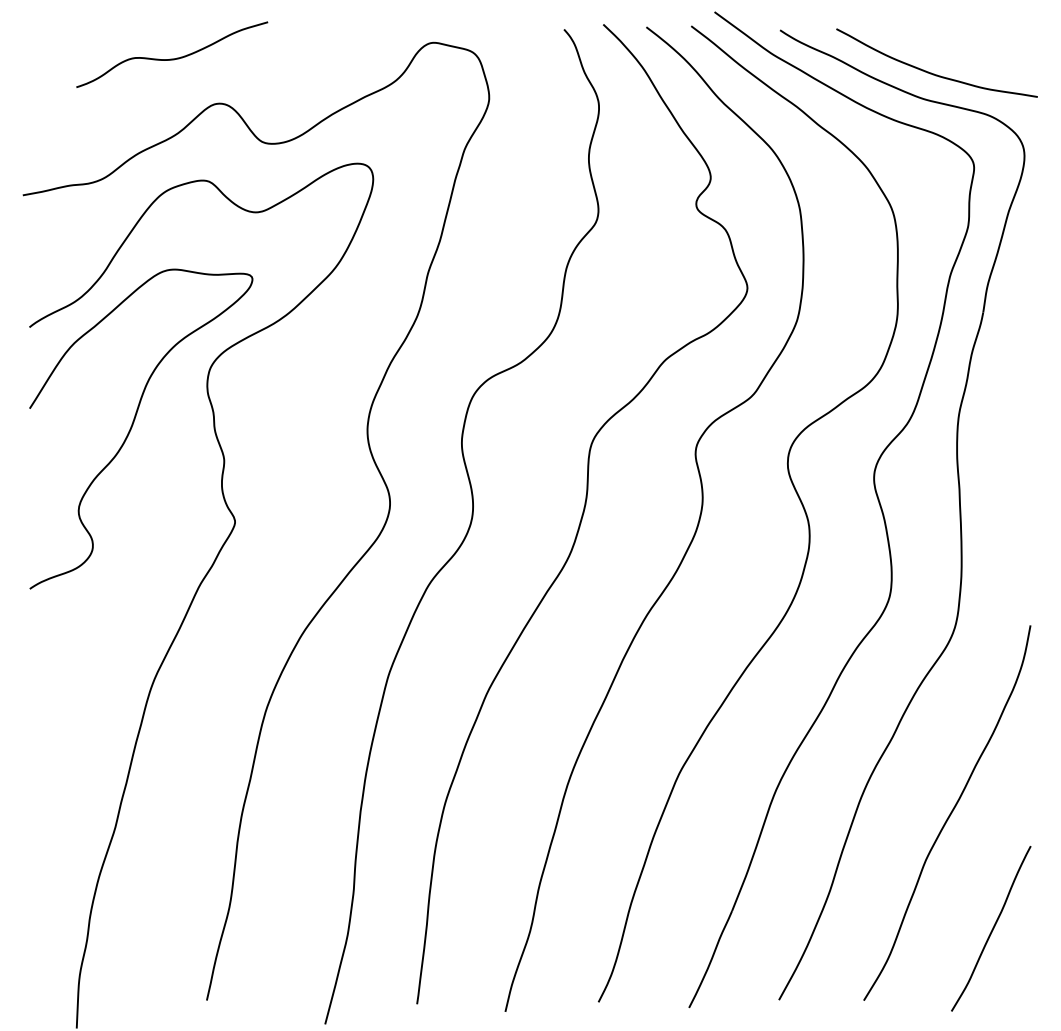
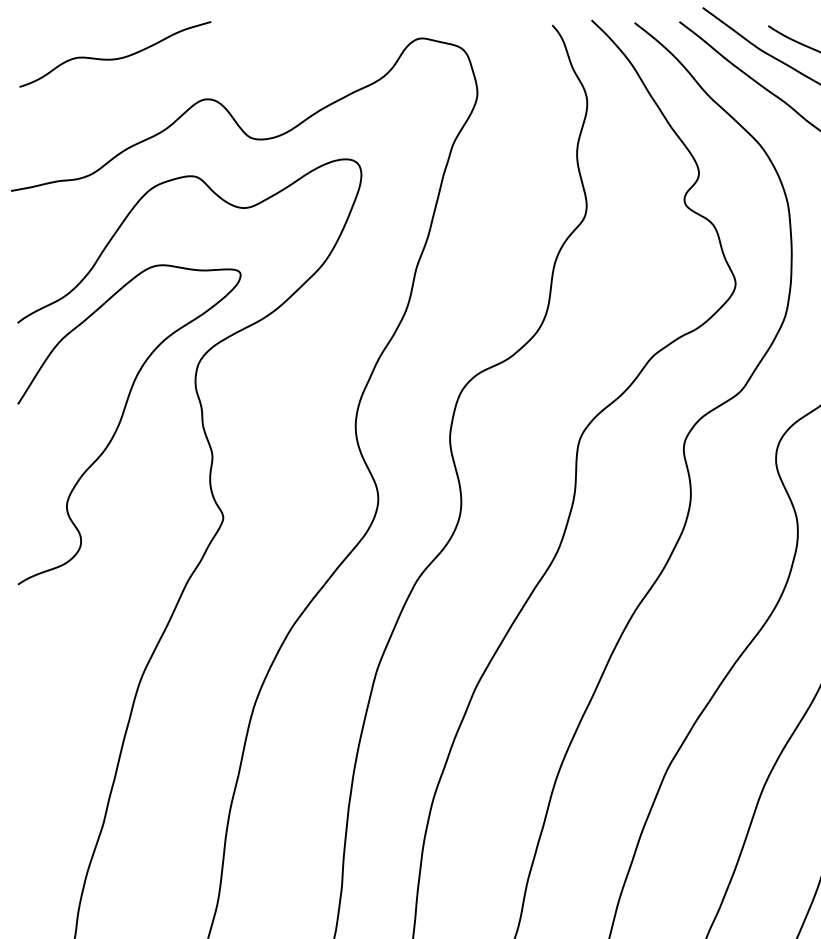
curve: (172, 58) -> (115, 58), moved

